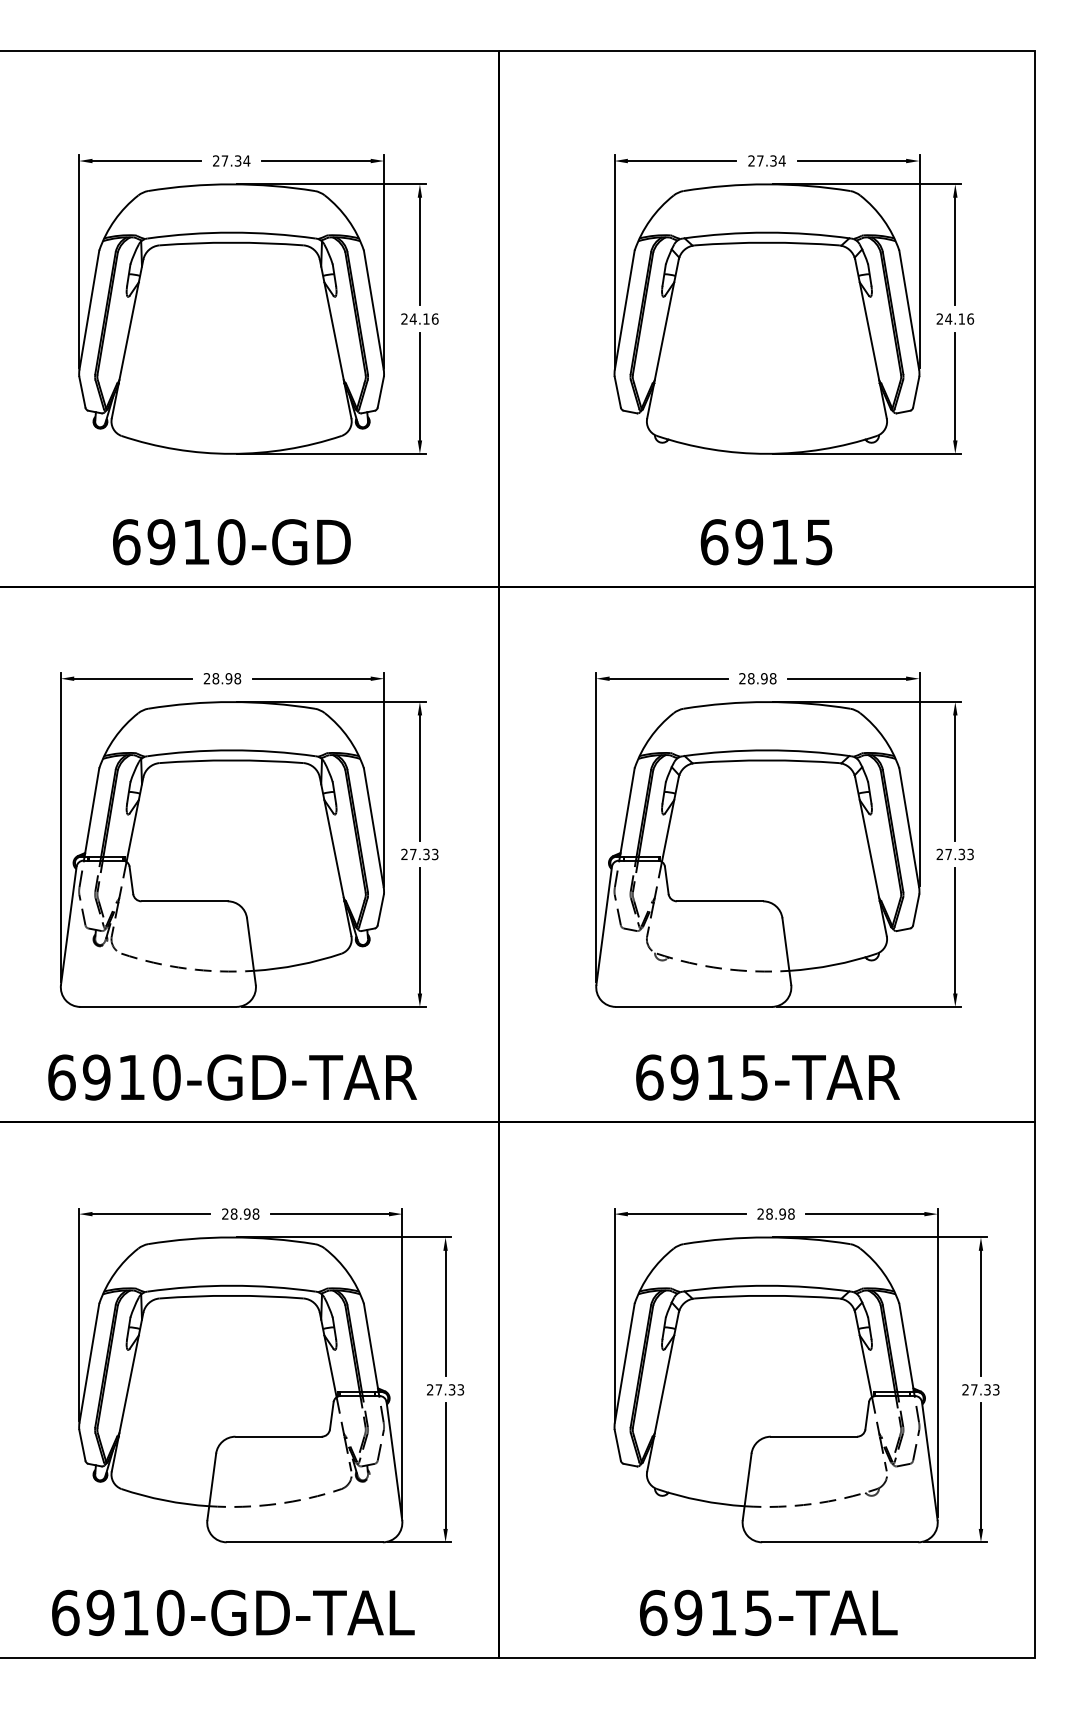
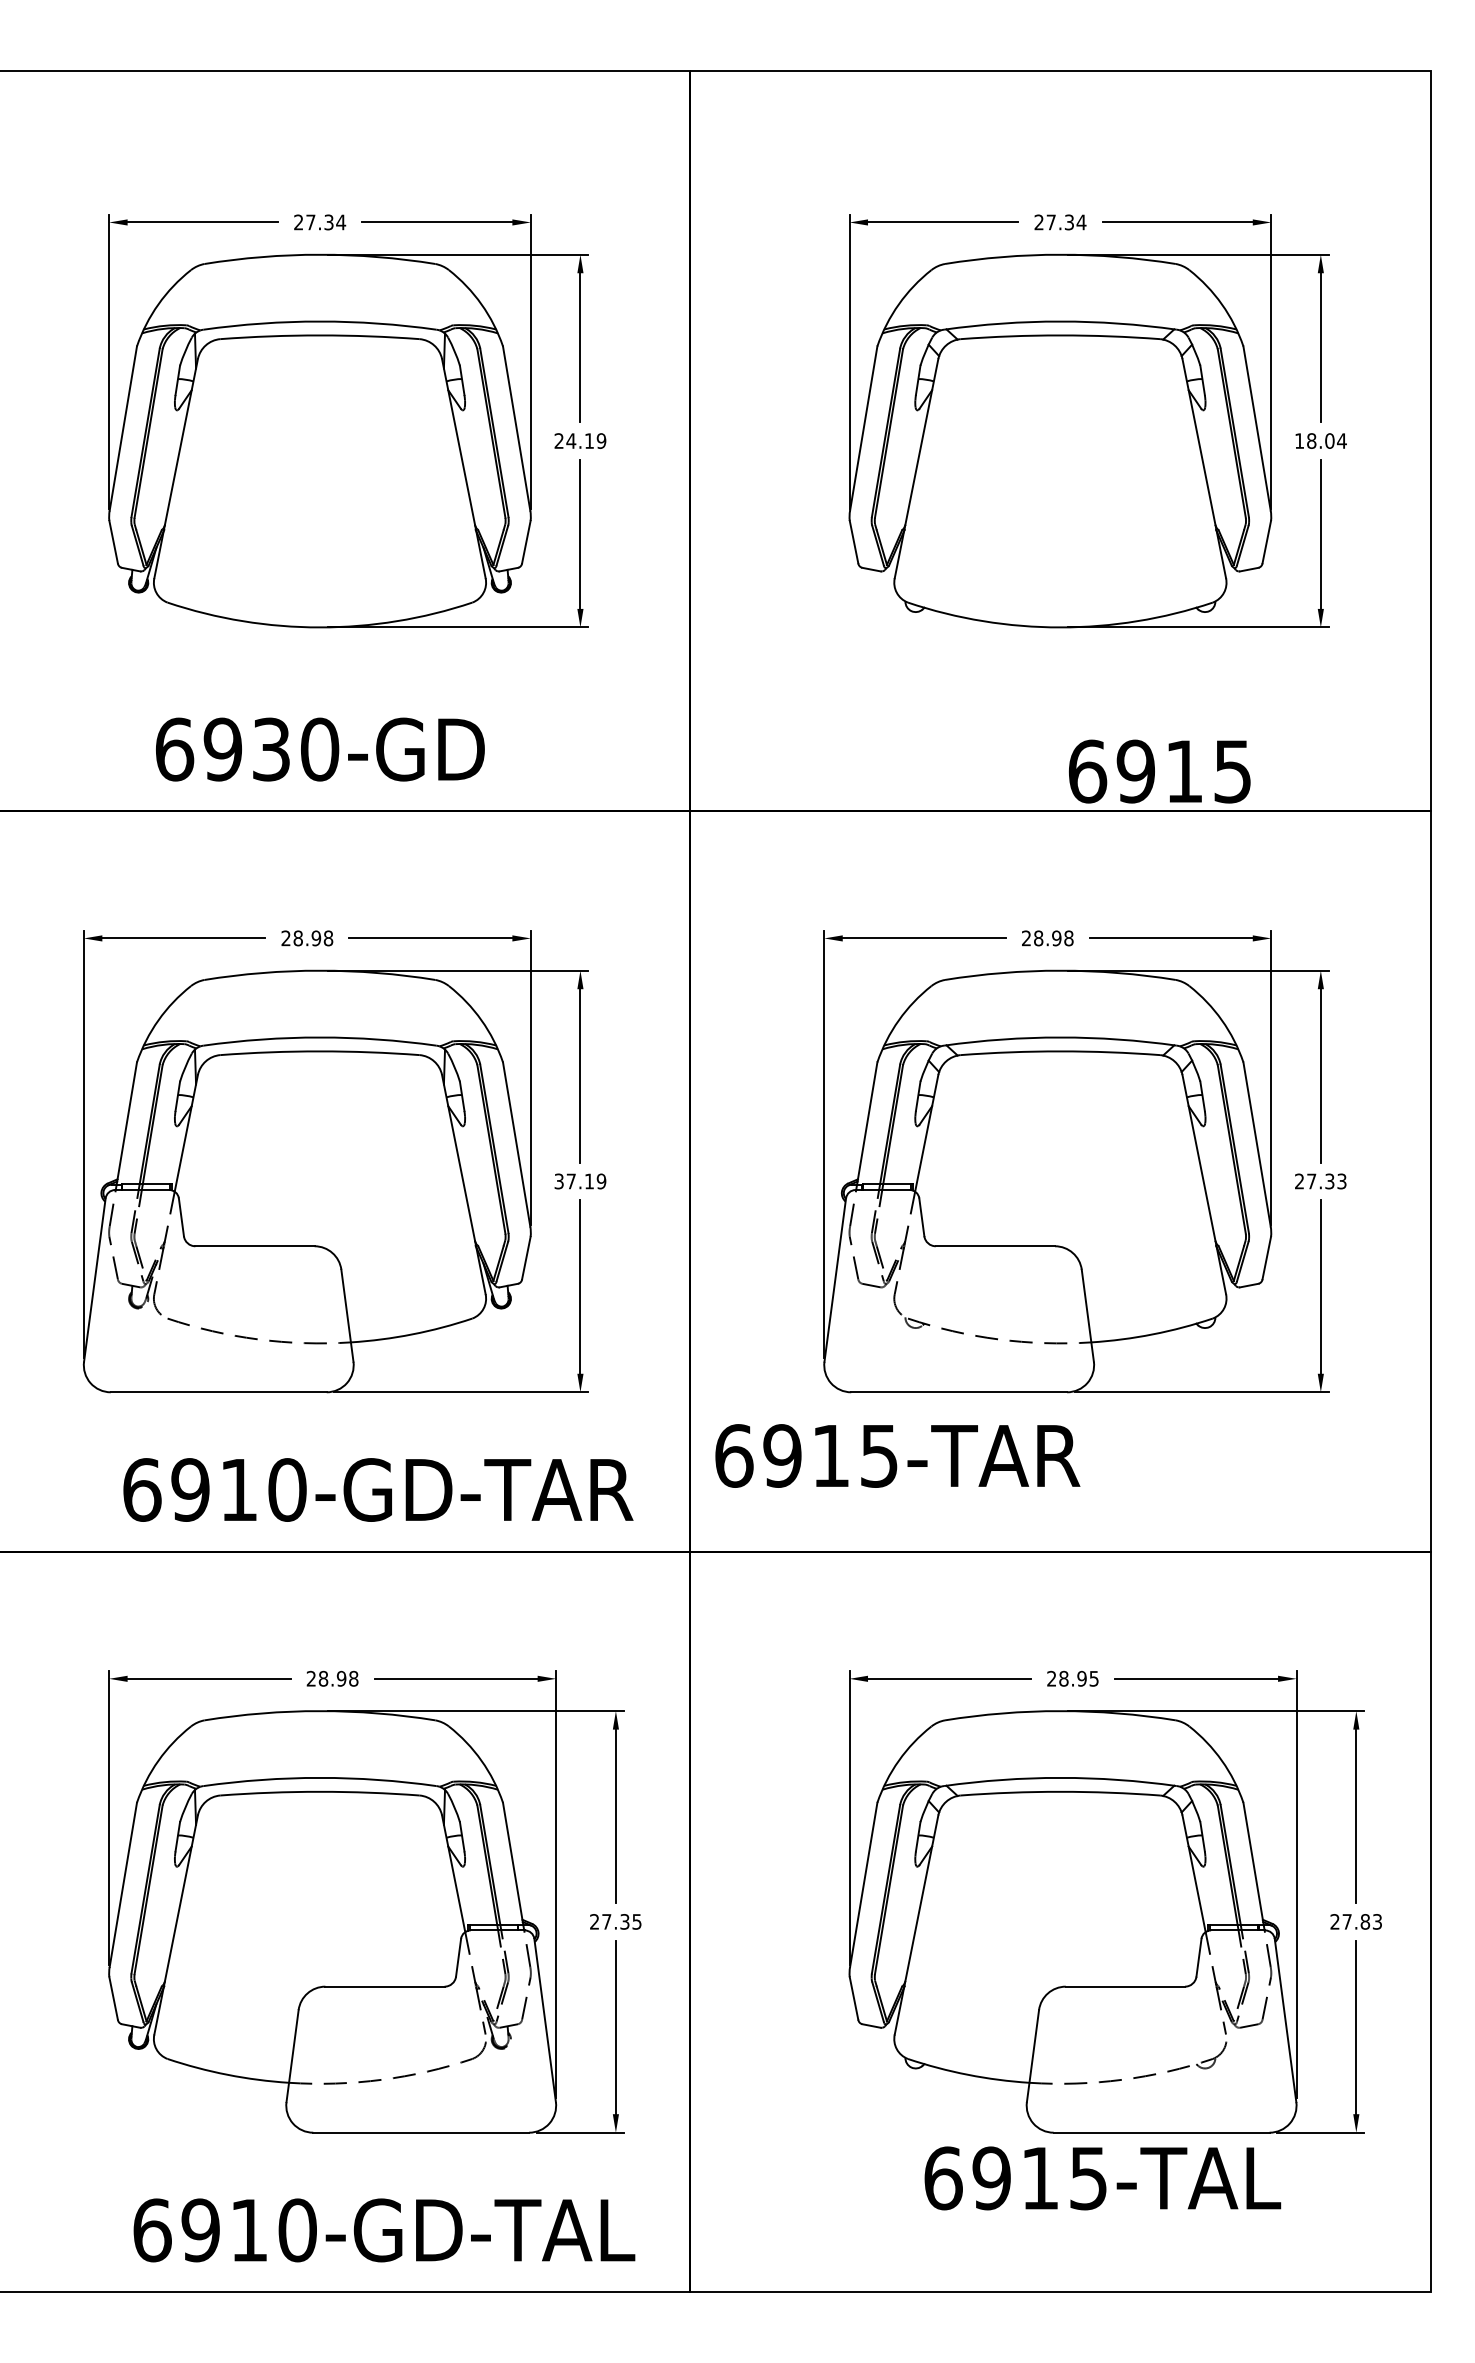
text: (435, 318) -> (601, 440), 24.16 -> 24.19
text: (955, 318) -> (1320, 440), 24.16 -> 18.04
text: (196, 542) -> (271, 749), 6910-GD -> 6930-GD
text: (766, 542) -> (1159, 771), moved
text: (419, 854) -> (580, 1181), 27.33 -> 37.19
text: (232, 1077) -> (378, 1489), moved
text: (767, 1077) -> (897, 1455), moved
text: (790, 1213) -> (1093, 1678), 28.98 -> 28.95
text: (461, 1389) -> (637, 1921), 27.33 -> 27.35
text: (987, 1389) -> (1365, 1921), 27.33 -> 27.83
text: (233, 1613) -> (384, 2230), moved
text: (768, 1613) -> (1102, 2178), moved

